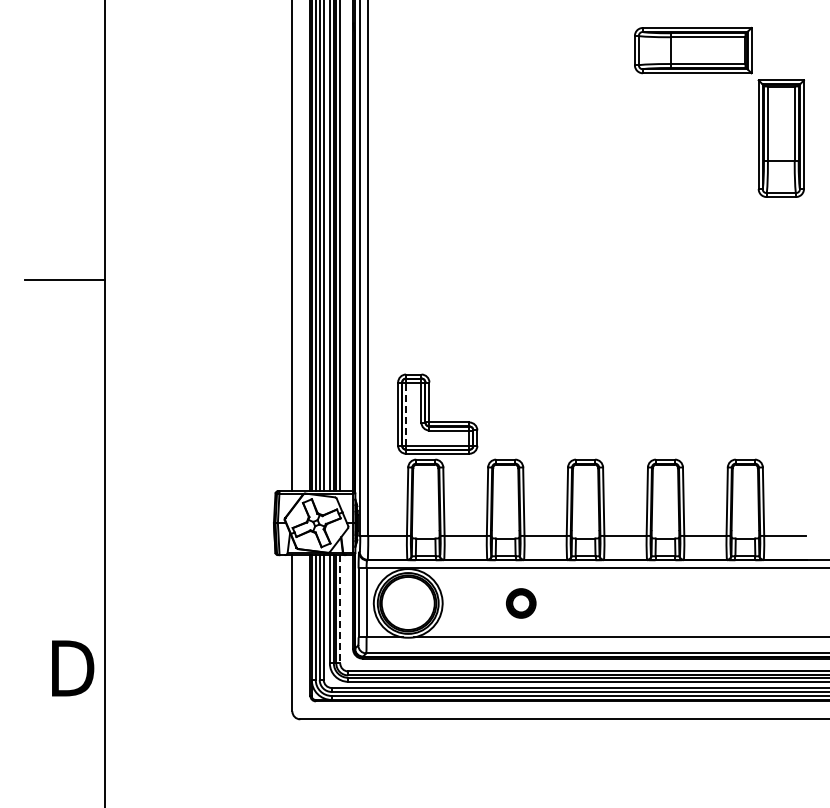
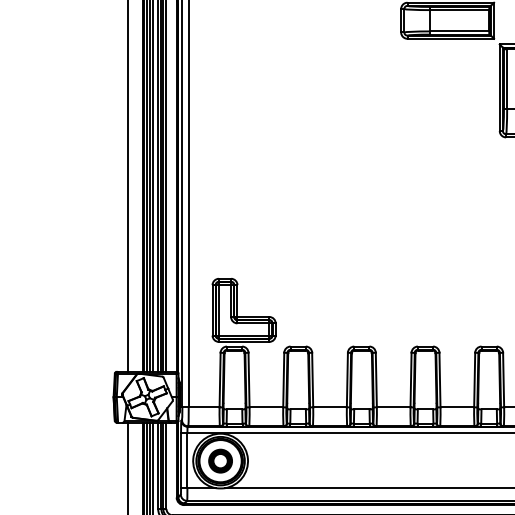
line: (406, 414) -> (219, 310), dashed -> solid
part: (521, 603) -> (220, 461), moved
line: (340, 609) -> (166, 465), dashed -> solid

